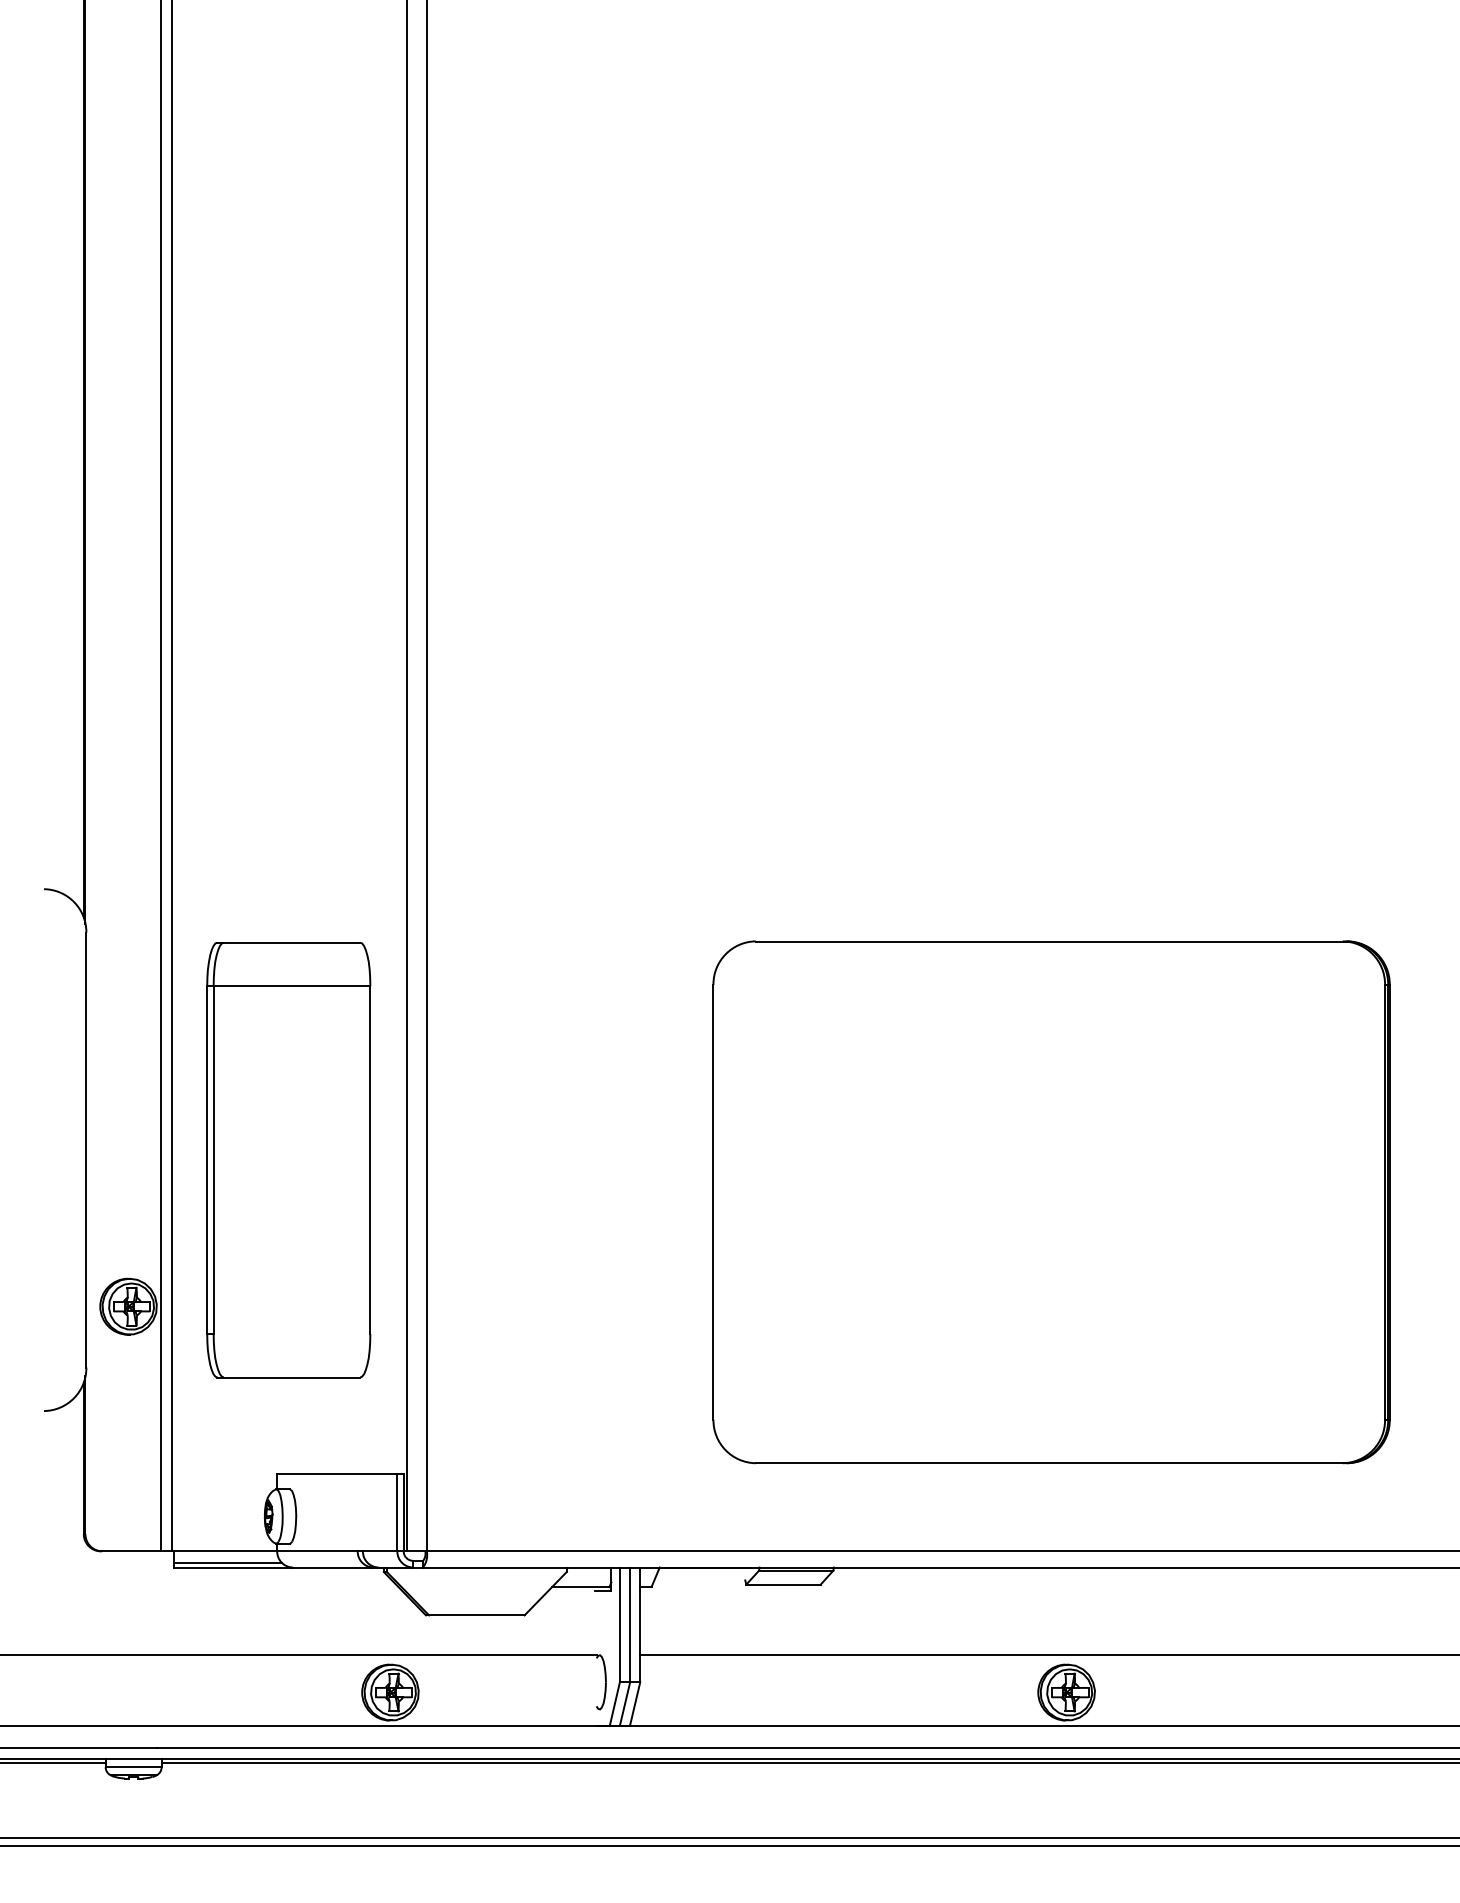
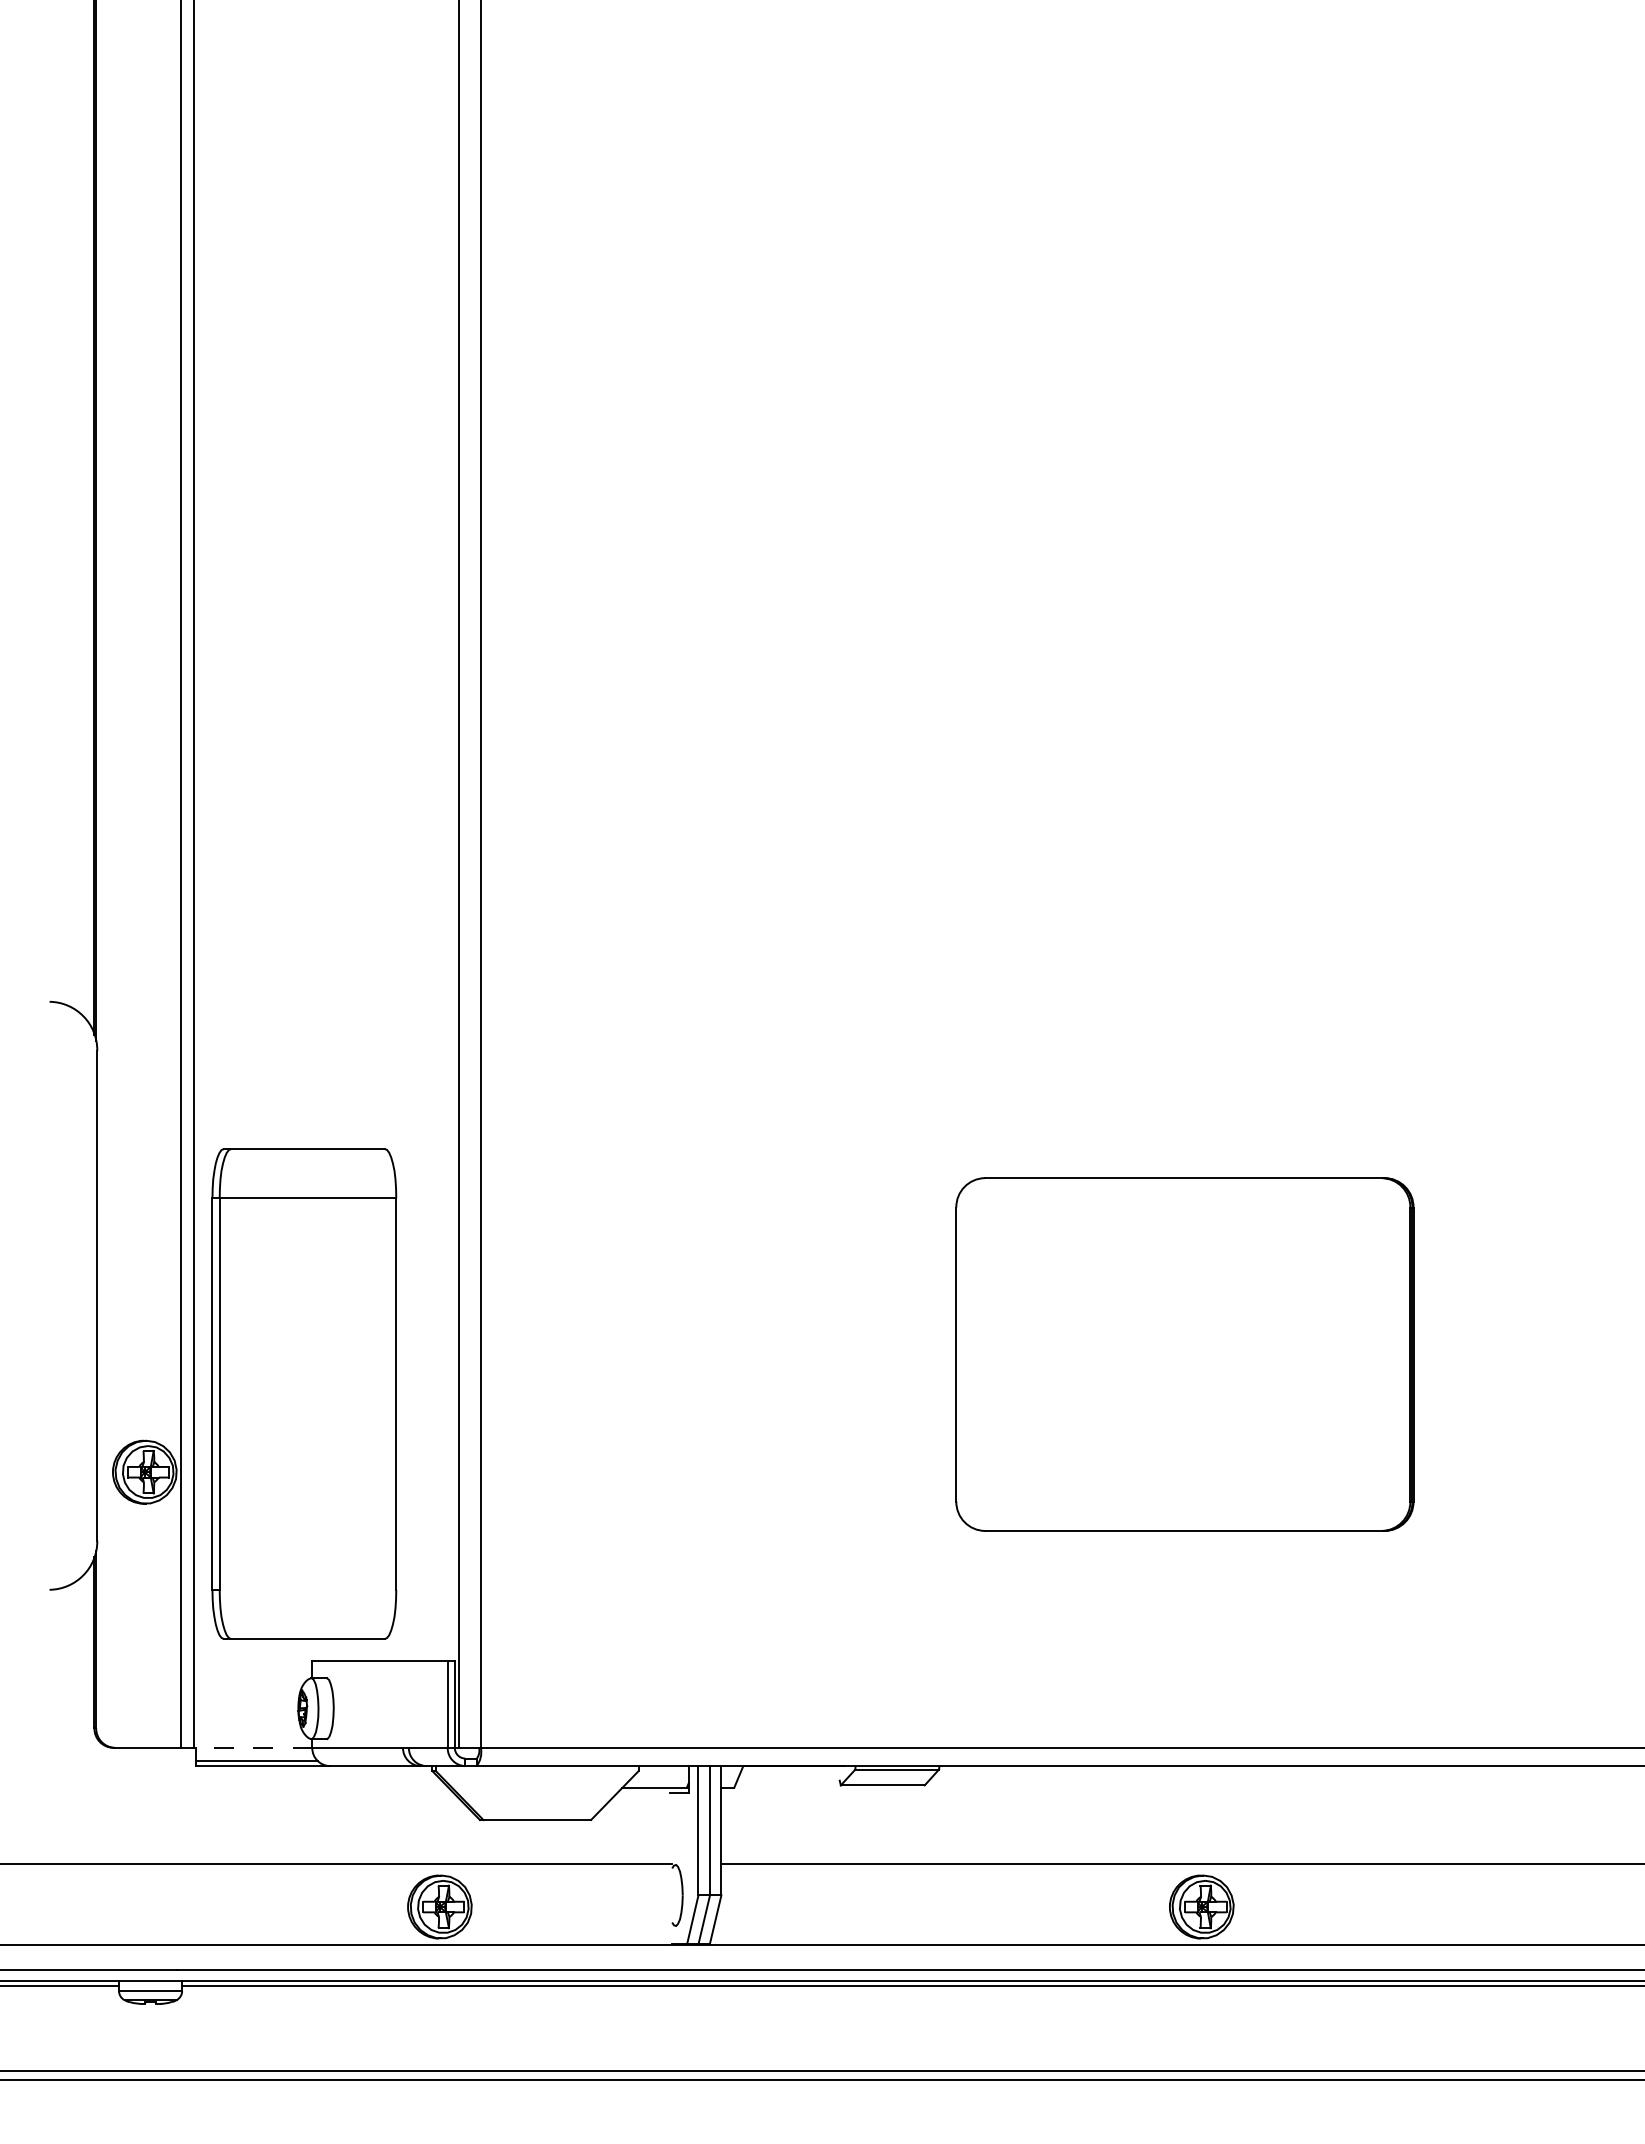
part: (288, 1159) -> (304, 1393), moved
part: (1051, 1202) -> (1184, 1354), size x0.6
line: (224, 1551) -> (252, 1747), solid -> dashed

